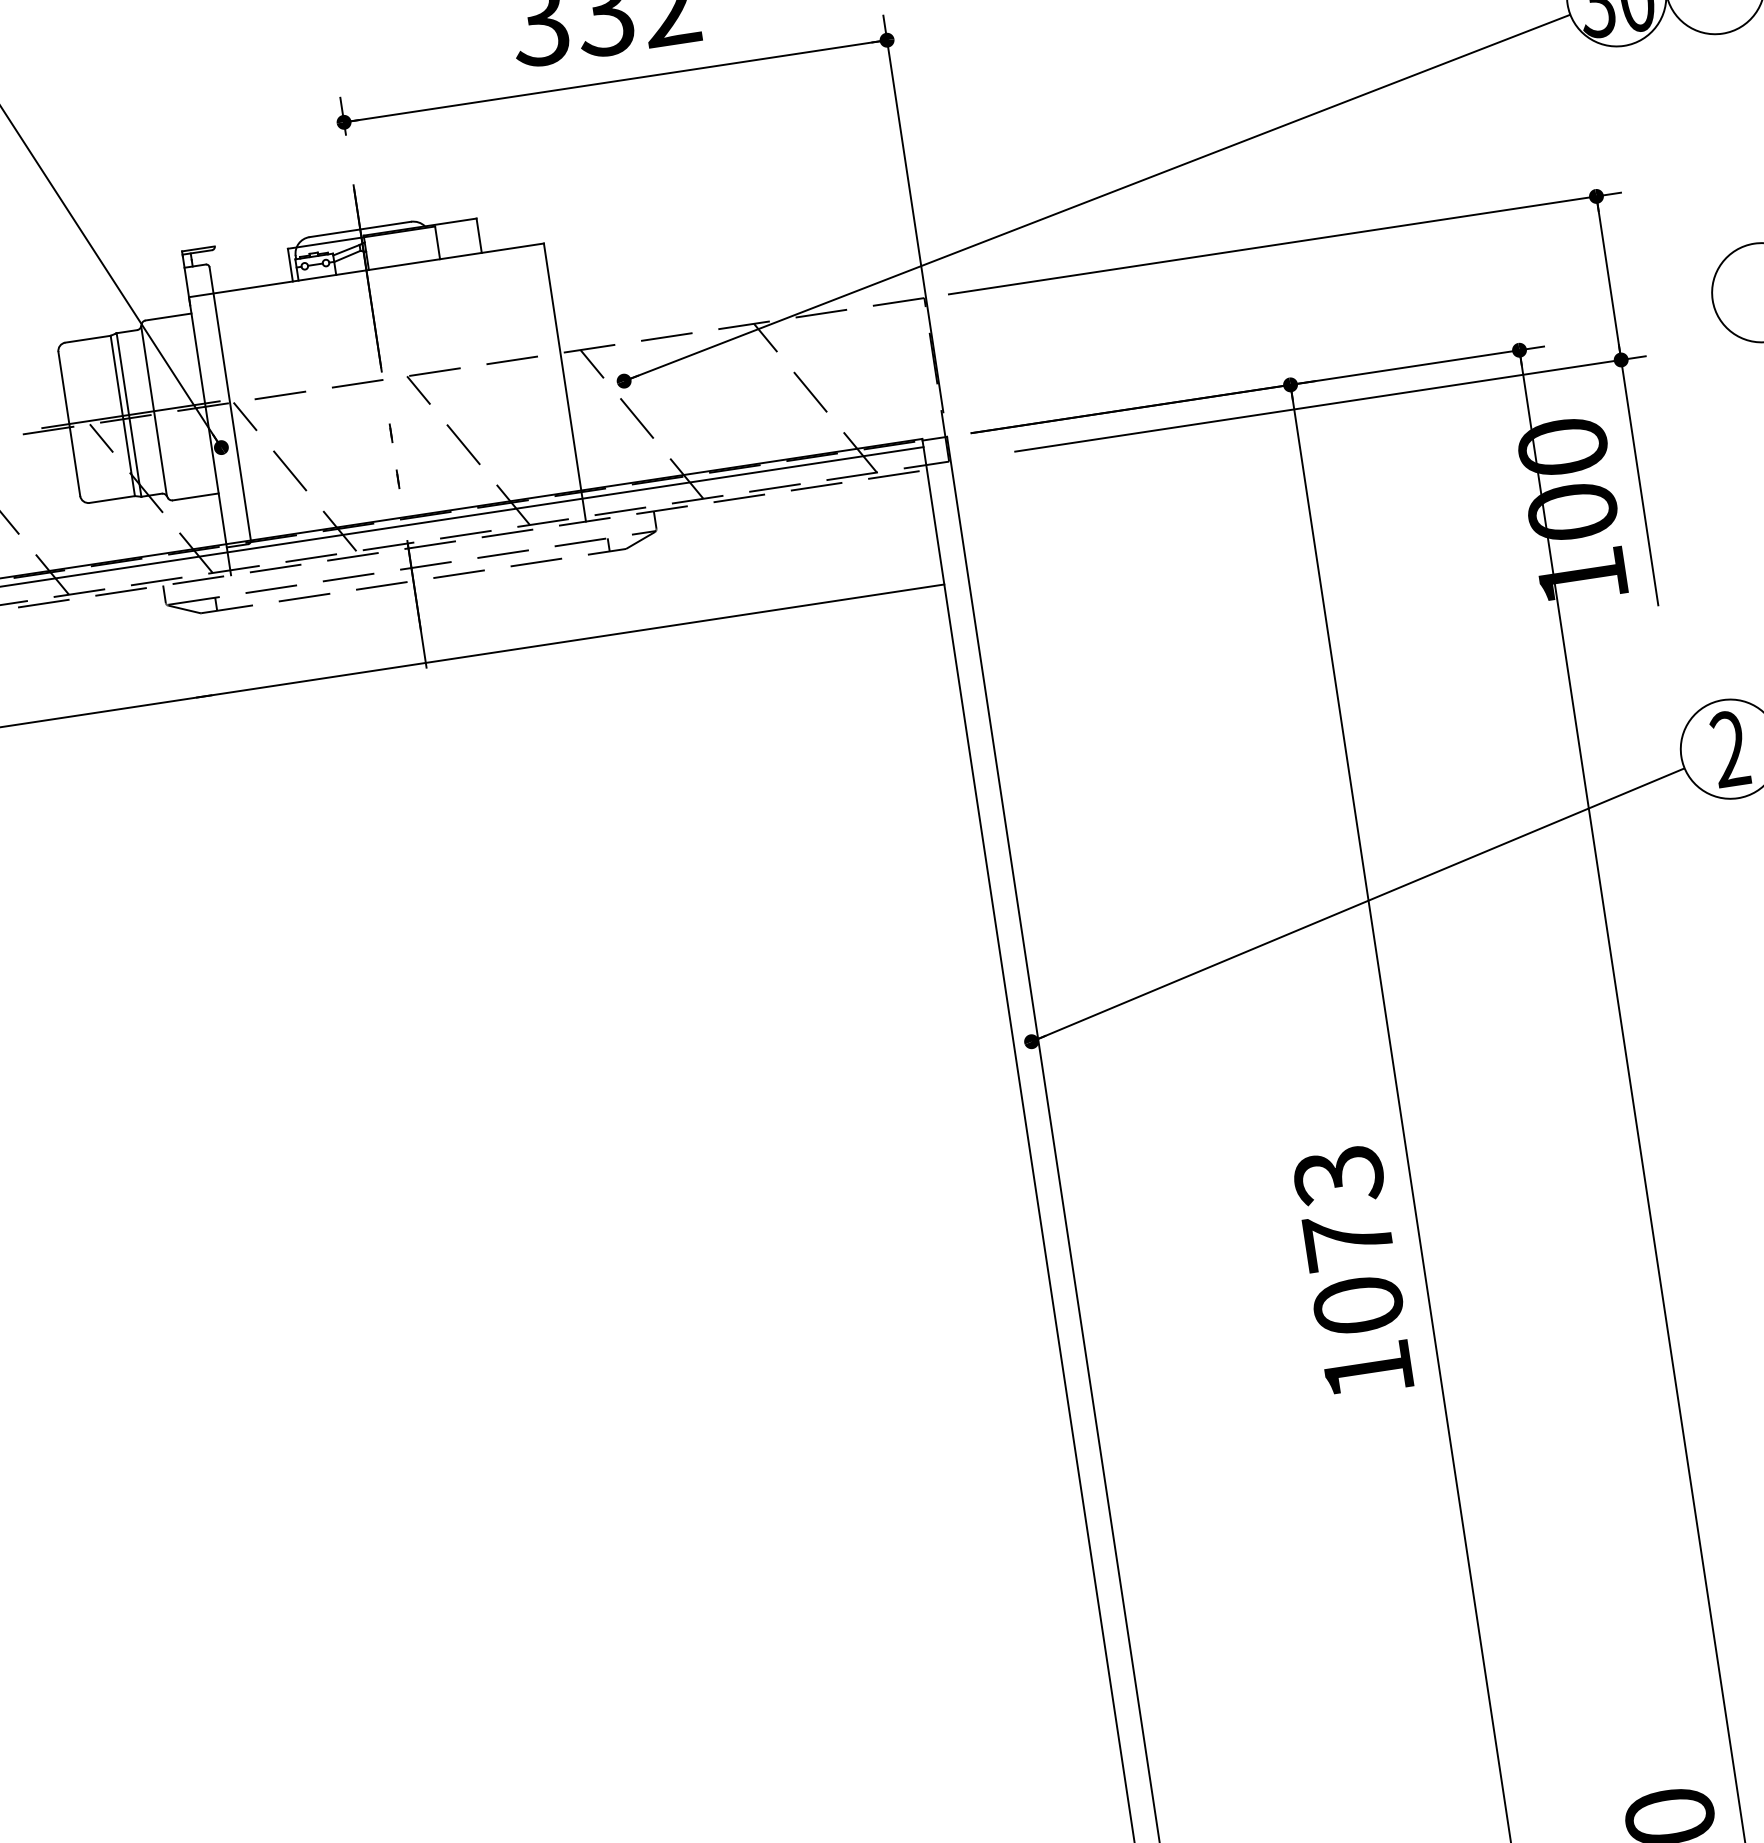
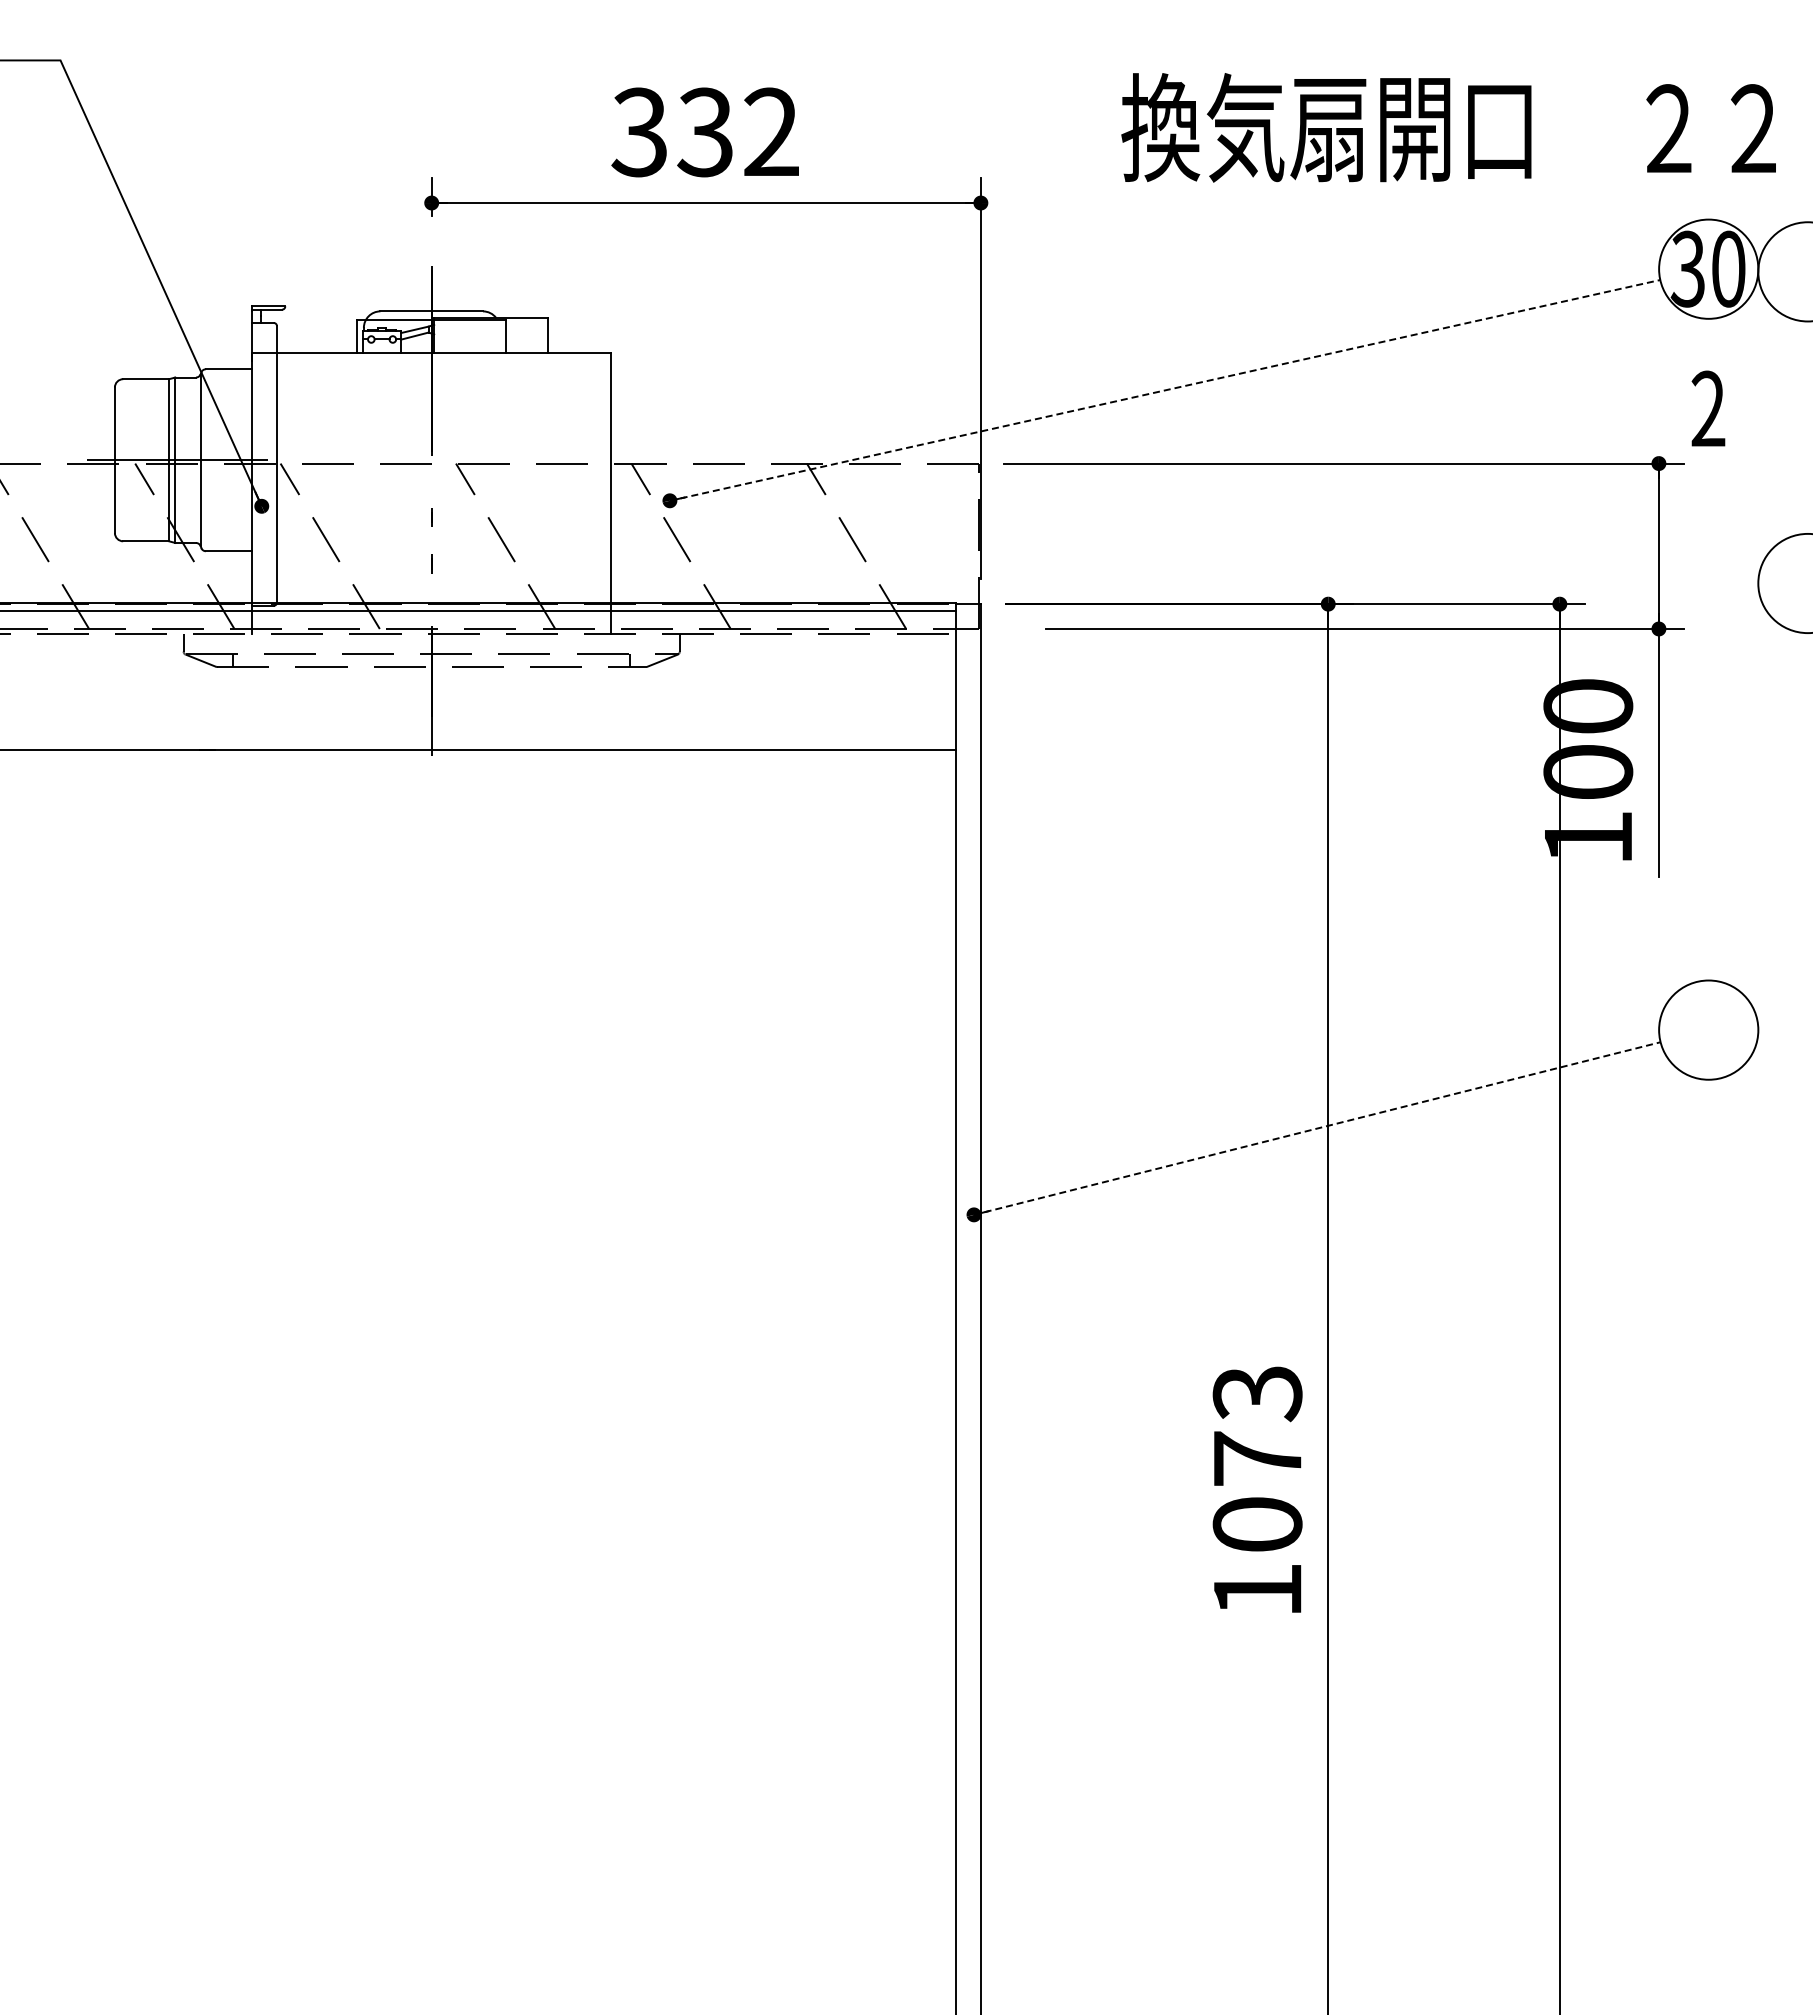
line: (1097, 197) -> (1165, 390), solid -> dashed
text: (1730, 748) -> (1708, 408), moved
line: (1358, 904) -> (1317, 1128), solid -> dashed

